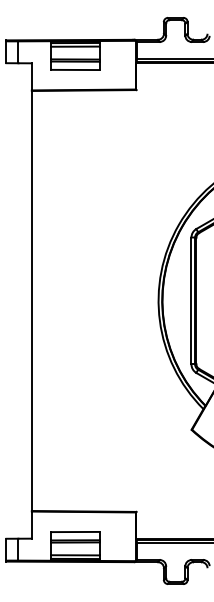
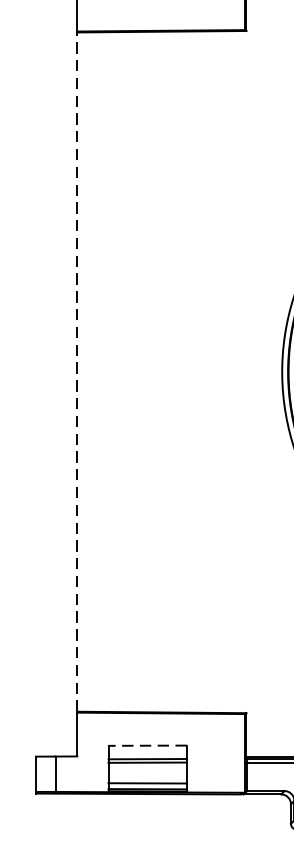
line: (31, 300) -> (76, 371), solid -> dashed
line: (74, 532) -> (146, 746), solid -> dashed

